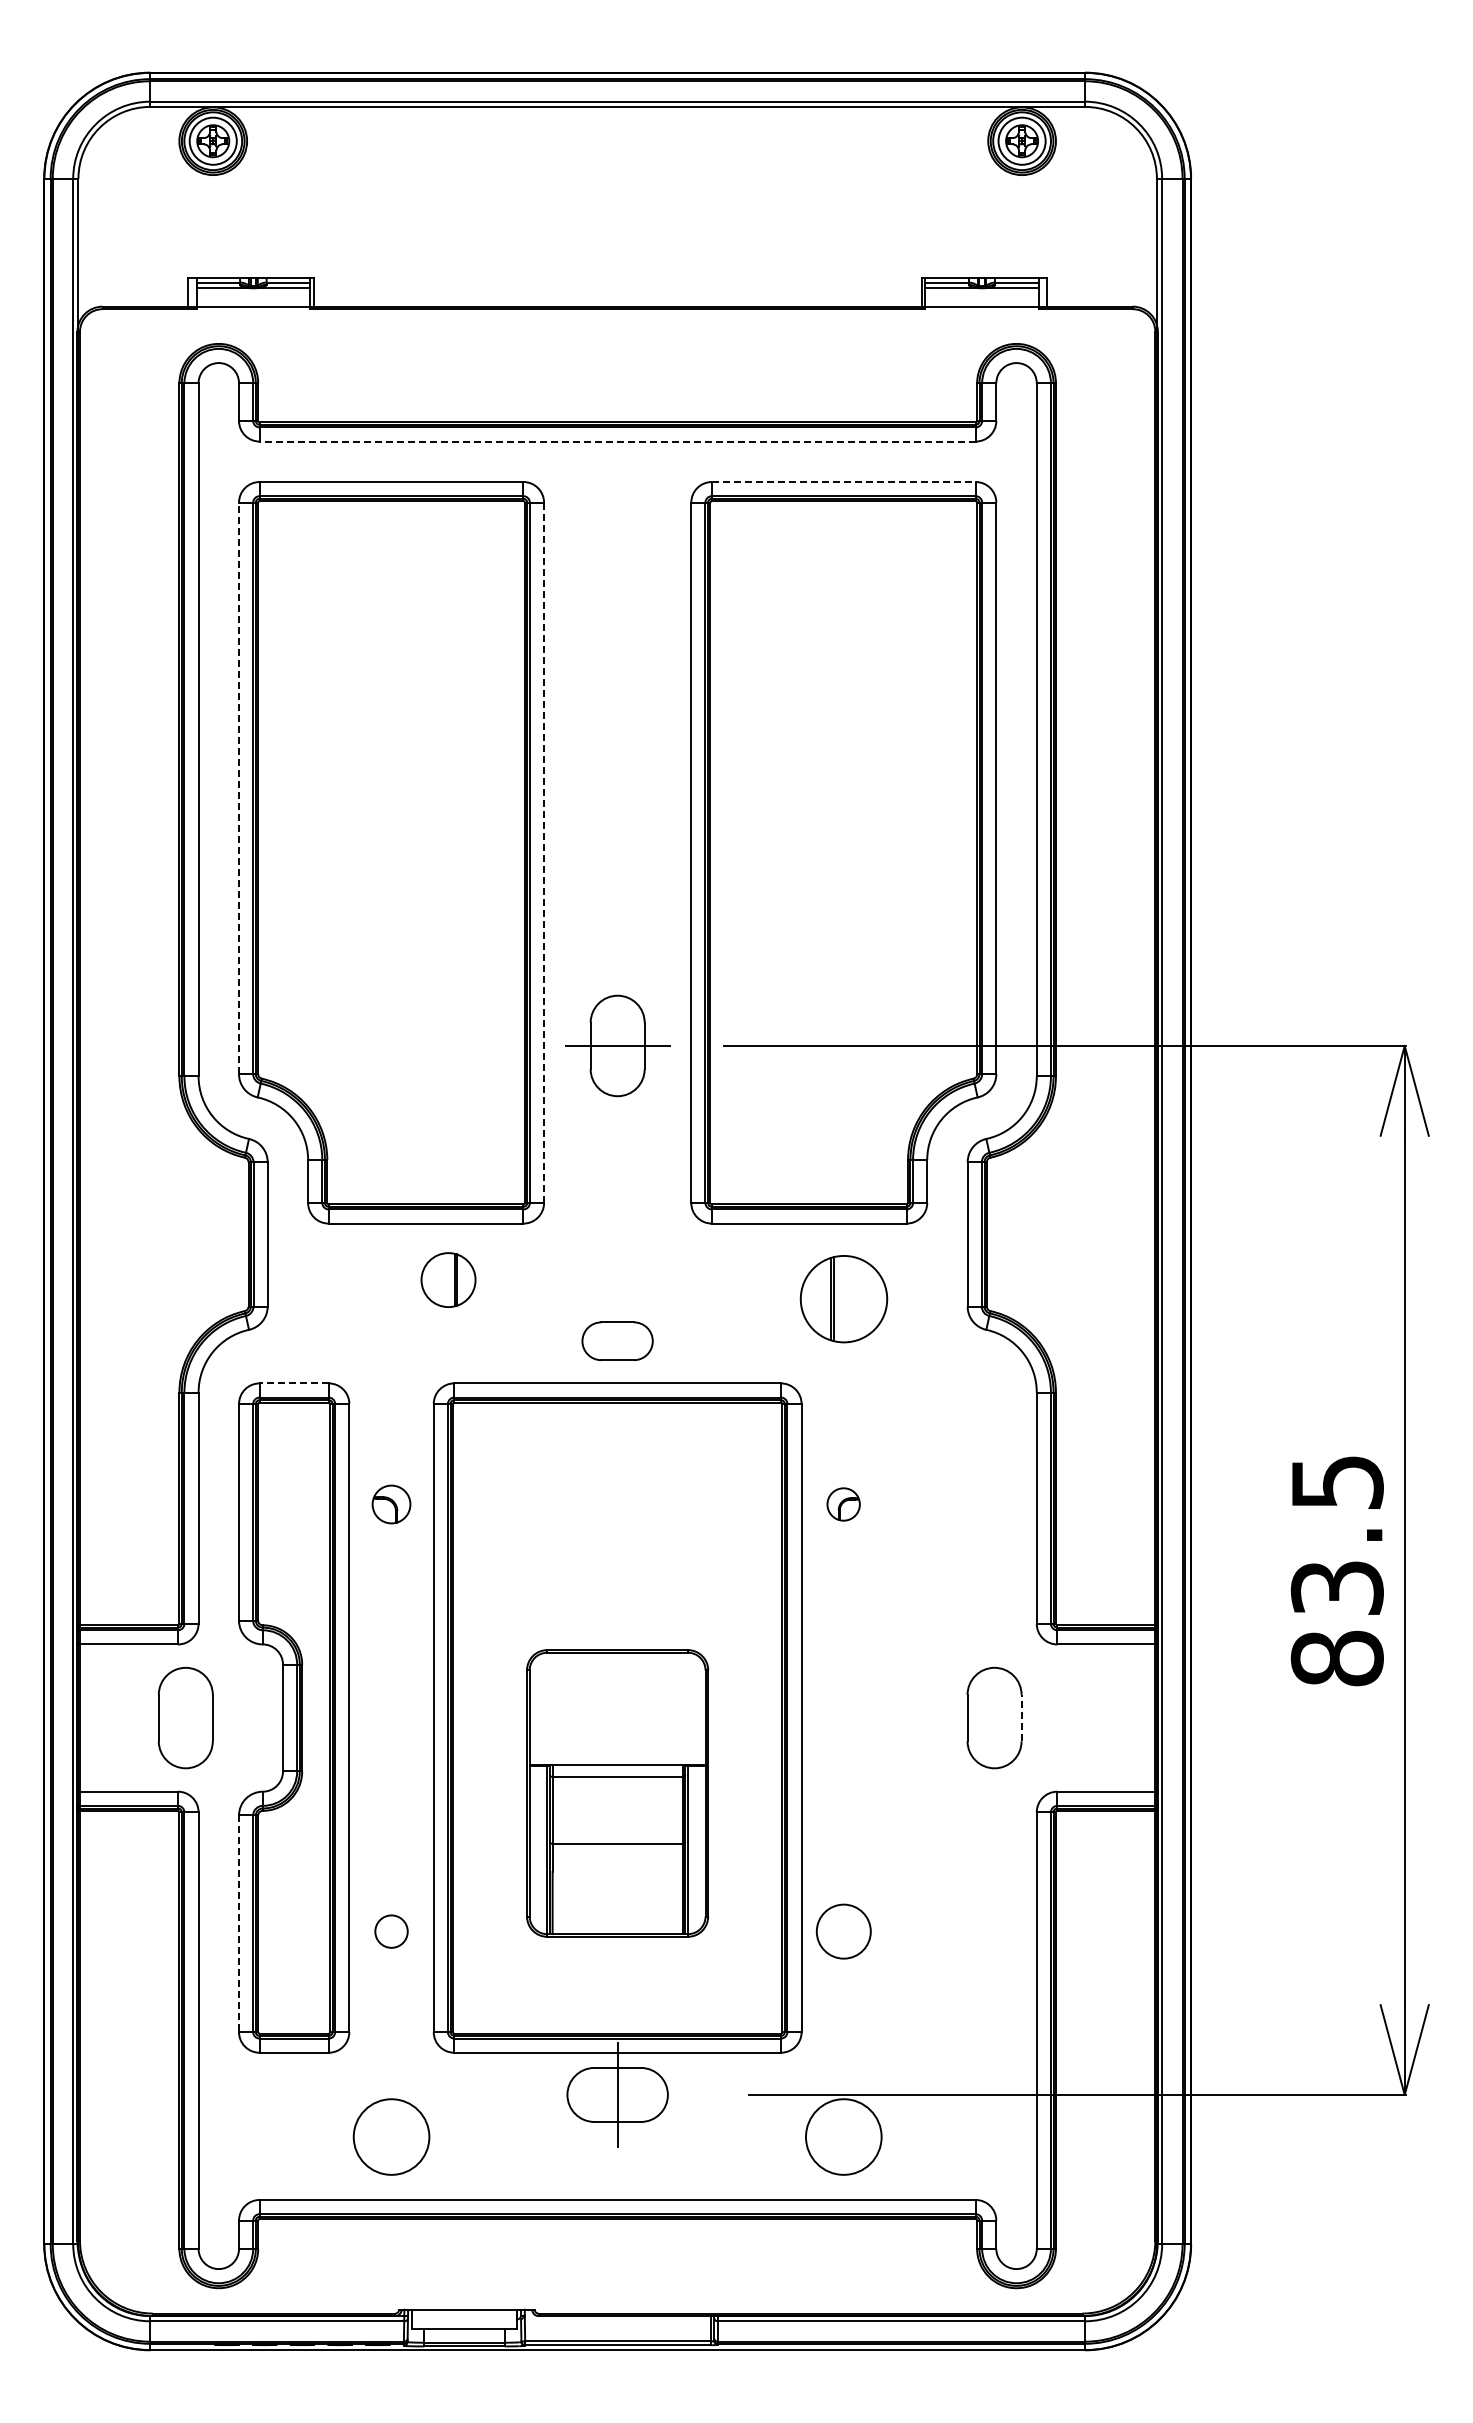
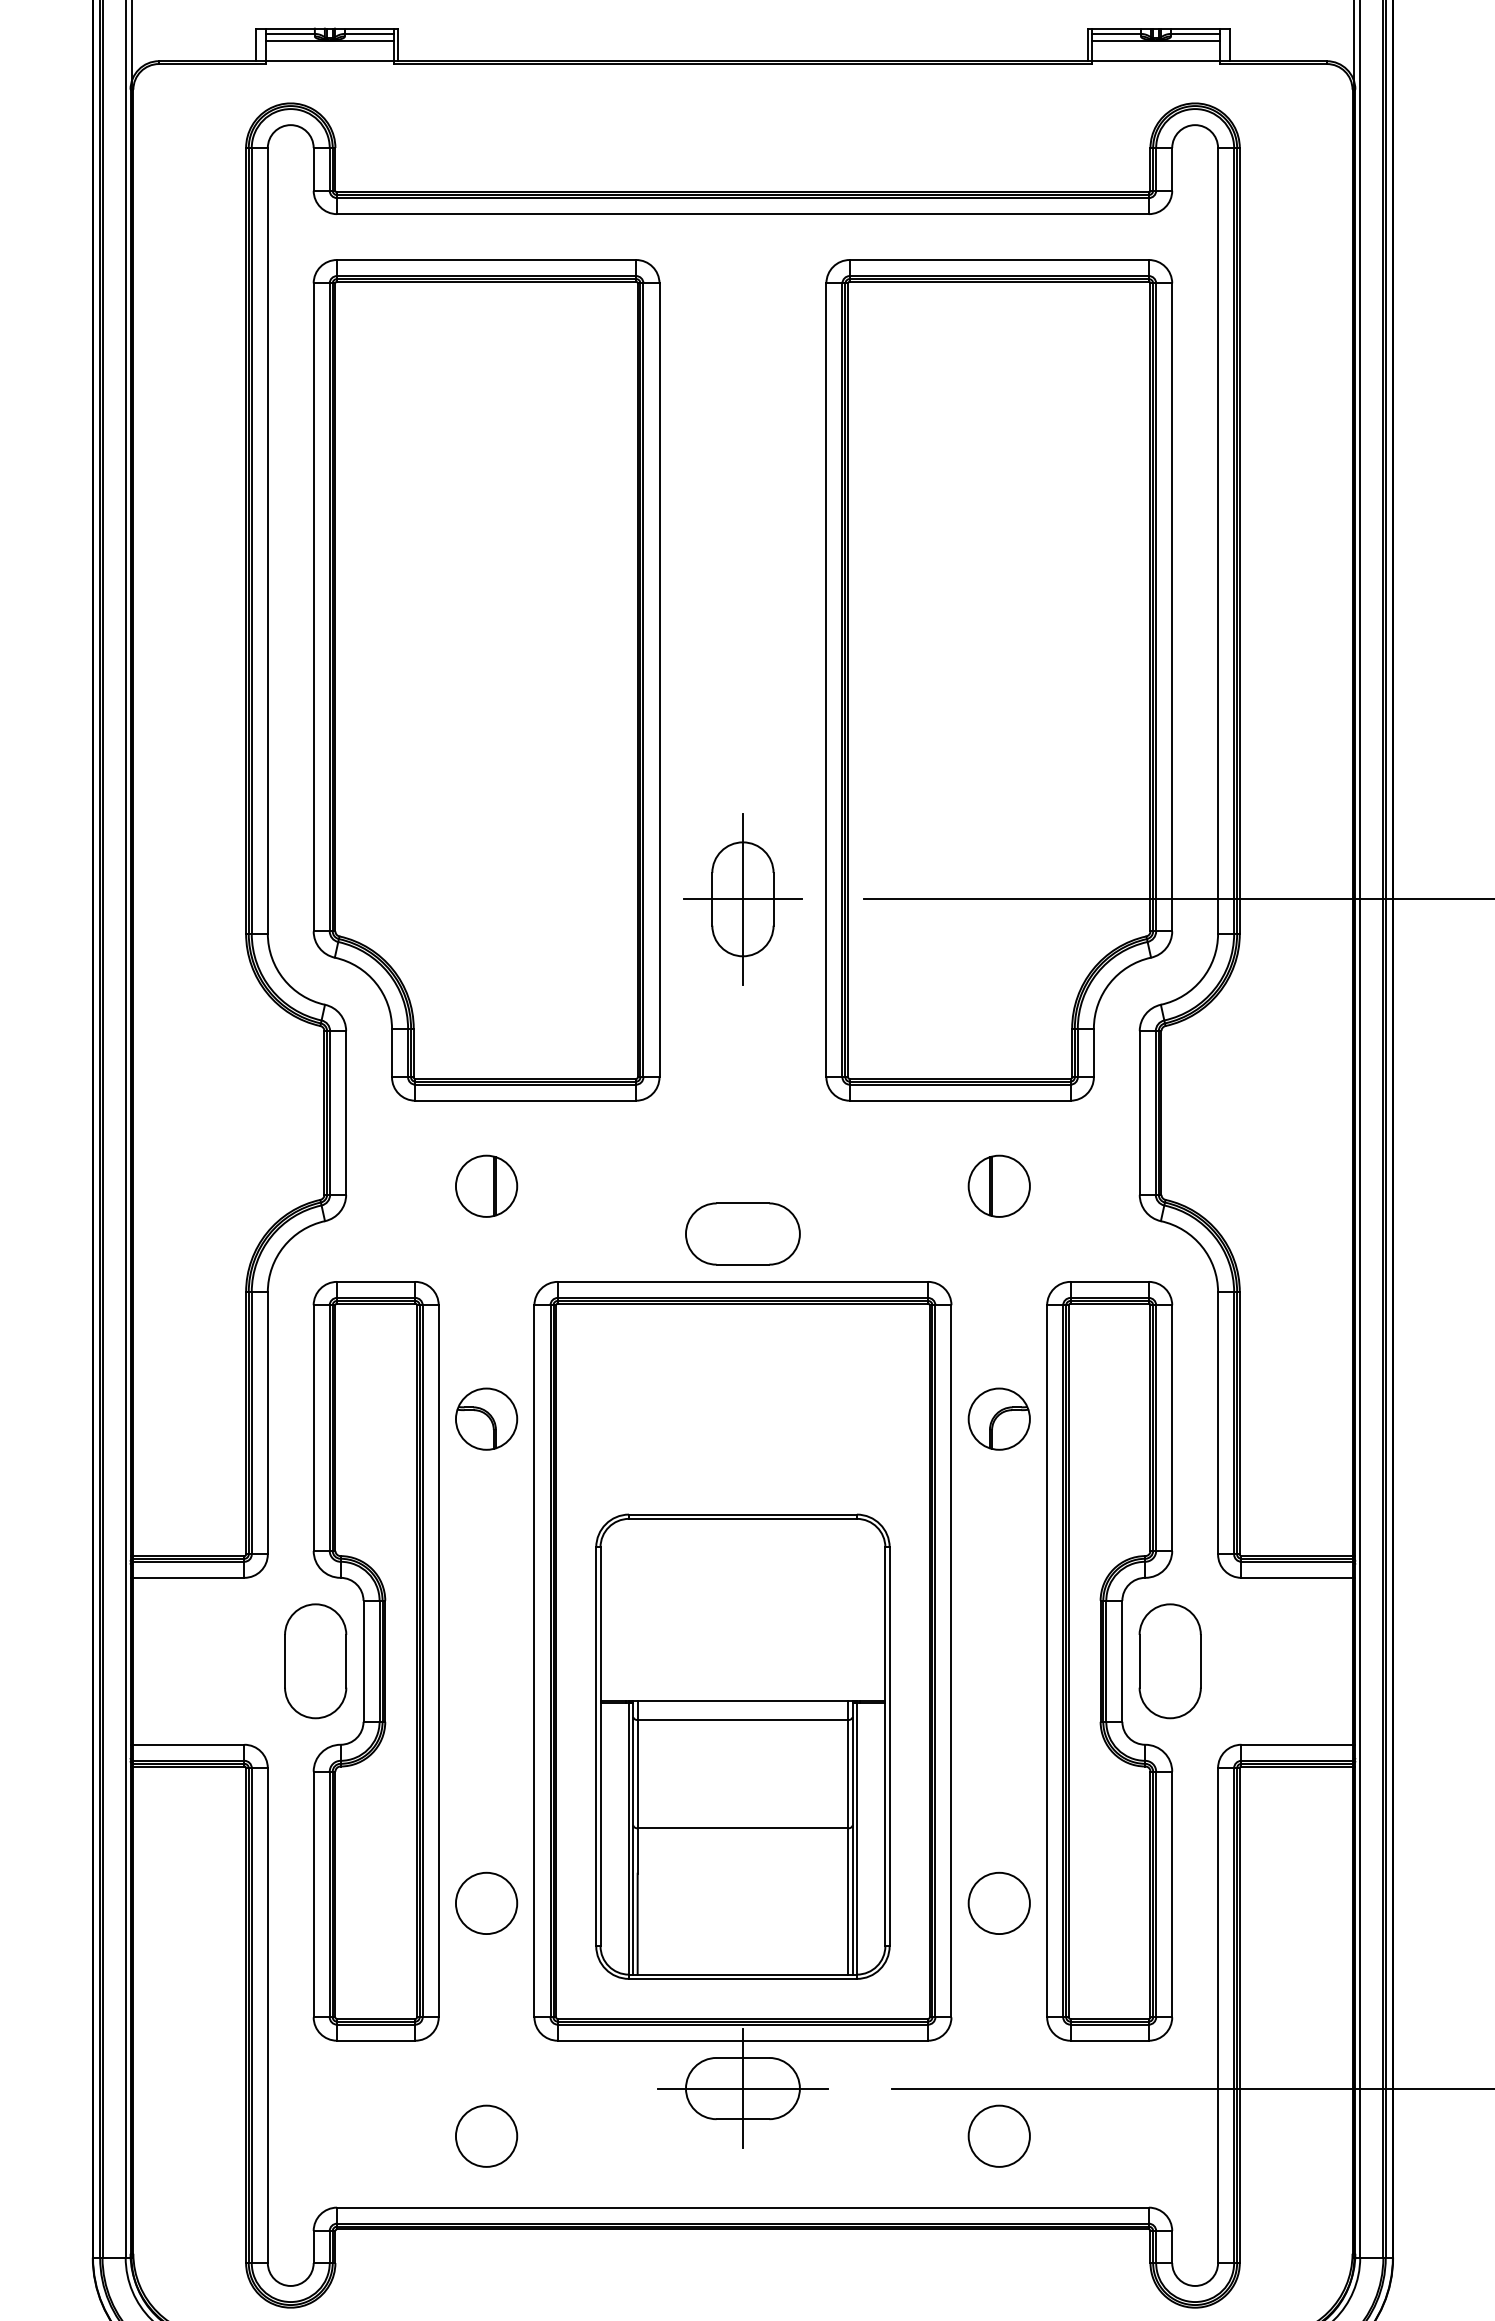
line: (617, 441) -> (742, 214), dashed -> solid
line: (843, 482) -> (998, 260), dashed -> solid
line: (239, 788) -> (314, 607), dashed -> solid
line: (544, 853) -> (659, 681), dashed -> solid
line: (617, 1045) -> (742, 898), added
part: (448, 1279) -> (486, 1185), moved
part: (843, 1298) -> (998, 1185), size x0.62
part: (617, 1341) -> (742, 1234), size x1.43
line: (294, 1383) -> (376, 1281), dashed -> solid
part: (391, 1504) -> (486, 1419), size x1.43
part: (843, 1504) -> (998, 1419), size x1.67
part: (185, 1717) -> (315, 1660), moved
part: (941, 1717) -> (1110, 1660), added
line: (1021, 1717) -> (1200, 1660), dashed -> solid
part: (617, 1793) -> (742, 1746), size x1.43
line: (239, 1924) -> (314, 1895), dashed -> solid
circle: (391, 1931) -> (486, 1903), size x1.67
line: (617, 2094) -> (742, 2088), added
circle: (391, 2136) -> (486, 2135), size x0.71
circle: (843, 2137) -> (998, 2136), size x0.71

